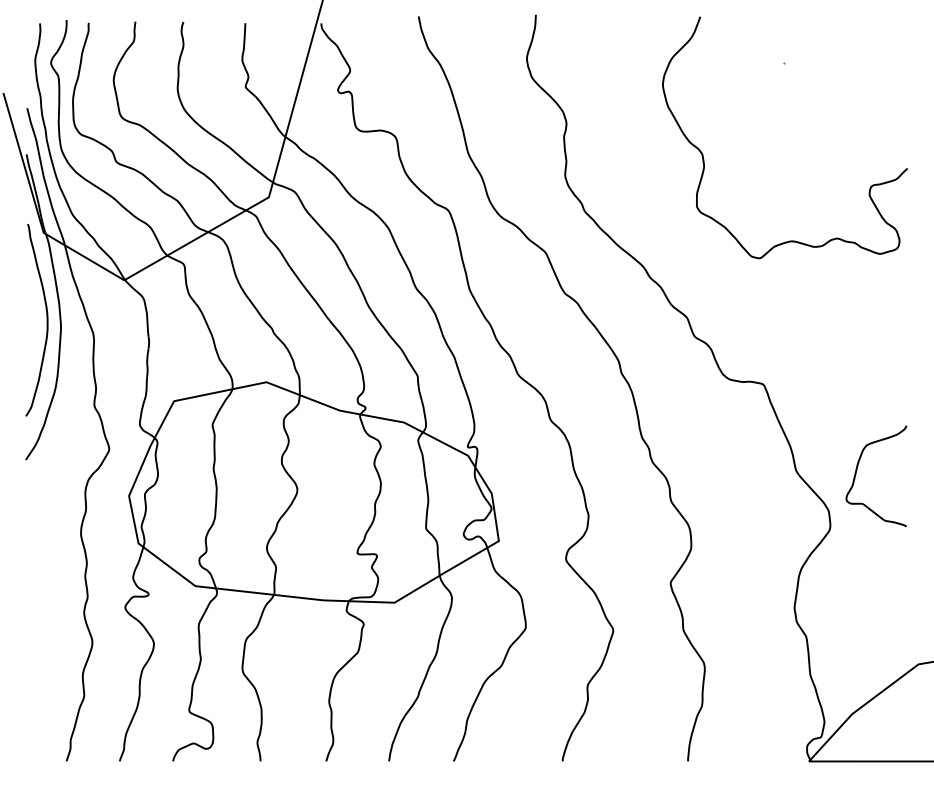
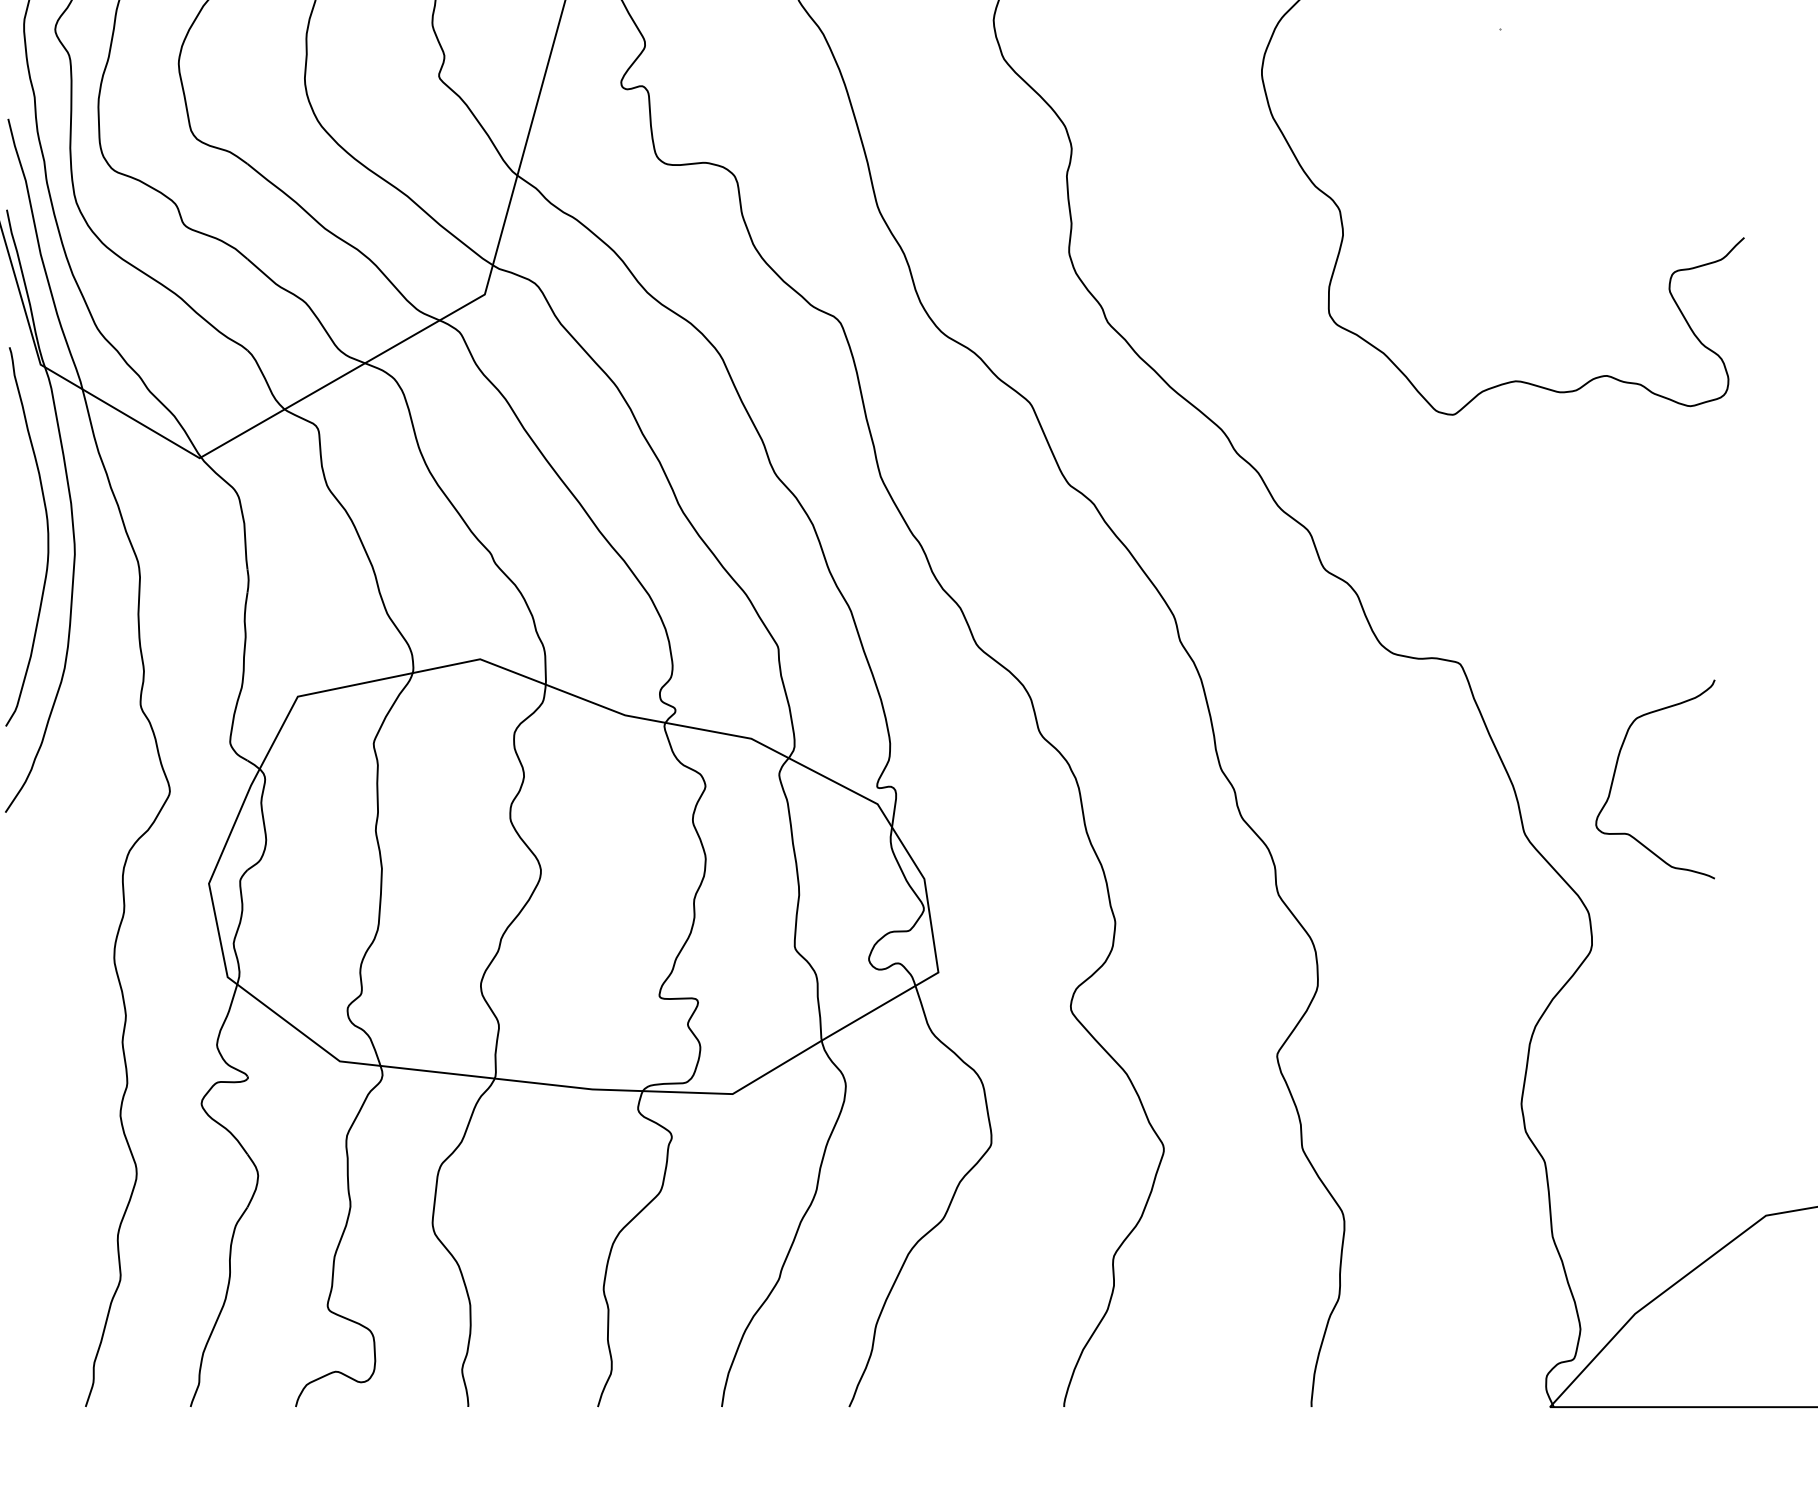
curve: (857, 470) -> (1618, 768), moved

